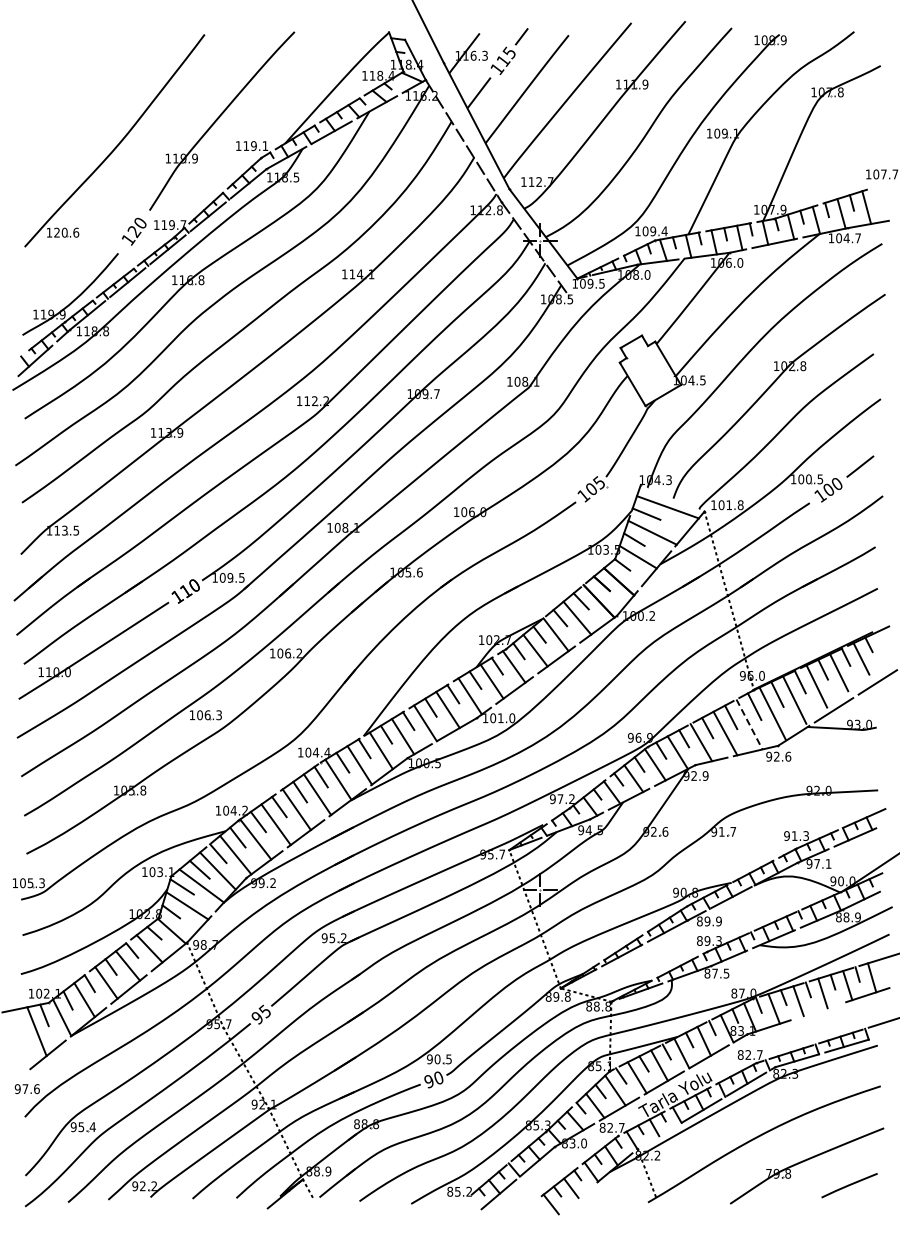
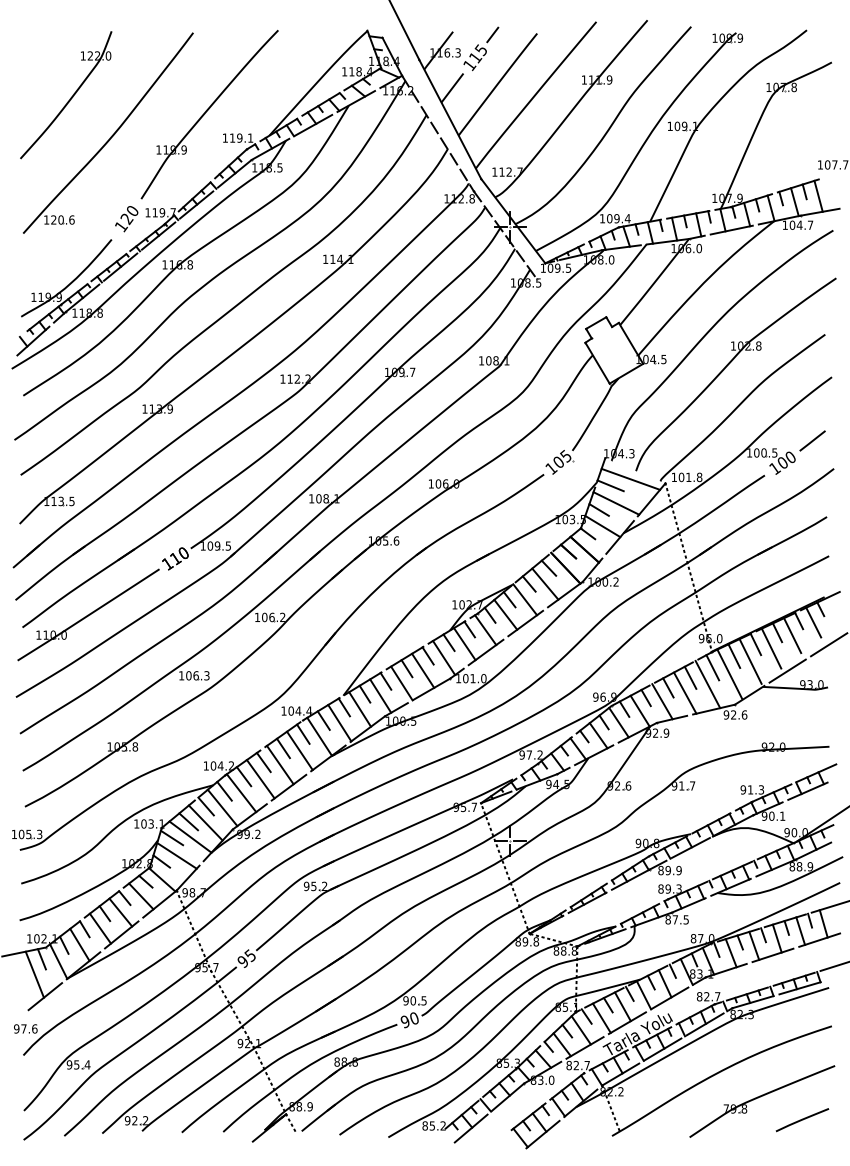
part: (69, 100) -> (65, 95), added
line: (749, 724) -> (707, 684), dashed -> solid
text: (817, 863) -> (772, 815), 97.1 -> 90.1
line: (818, 1011) -> (773, 955), added
line: (656, 1136) -> (620, 1073), added
line: (574, 1200) -> (542, 1134), added

